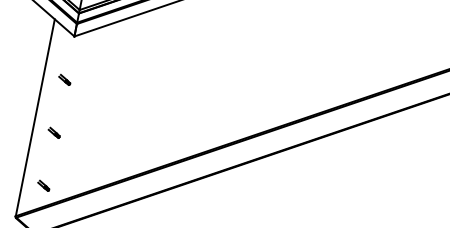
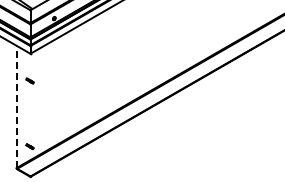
line: (35, 116) -> (16, 106), solid -> dashed
part: (53, 132) -> (29, 113), removed

